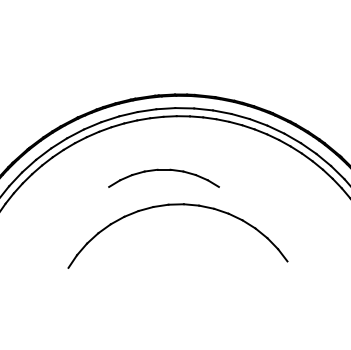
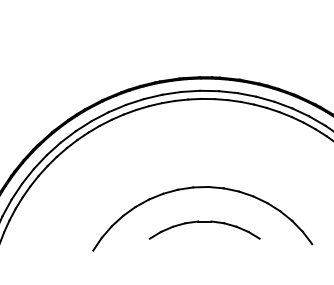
part: (163, 170) -> (204, 222), moved

